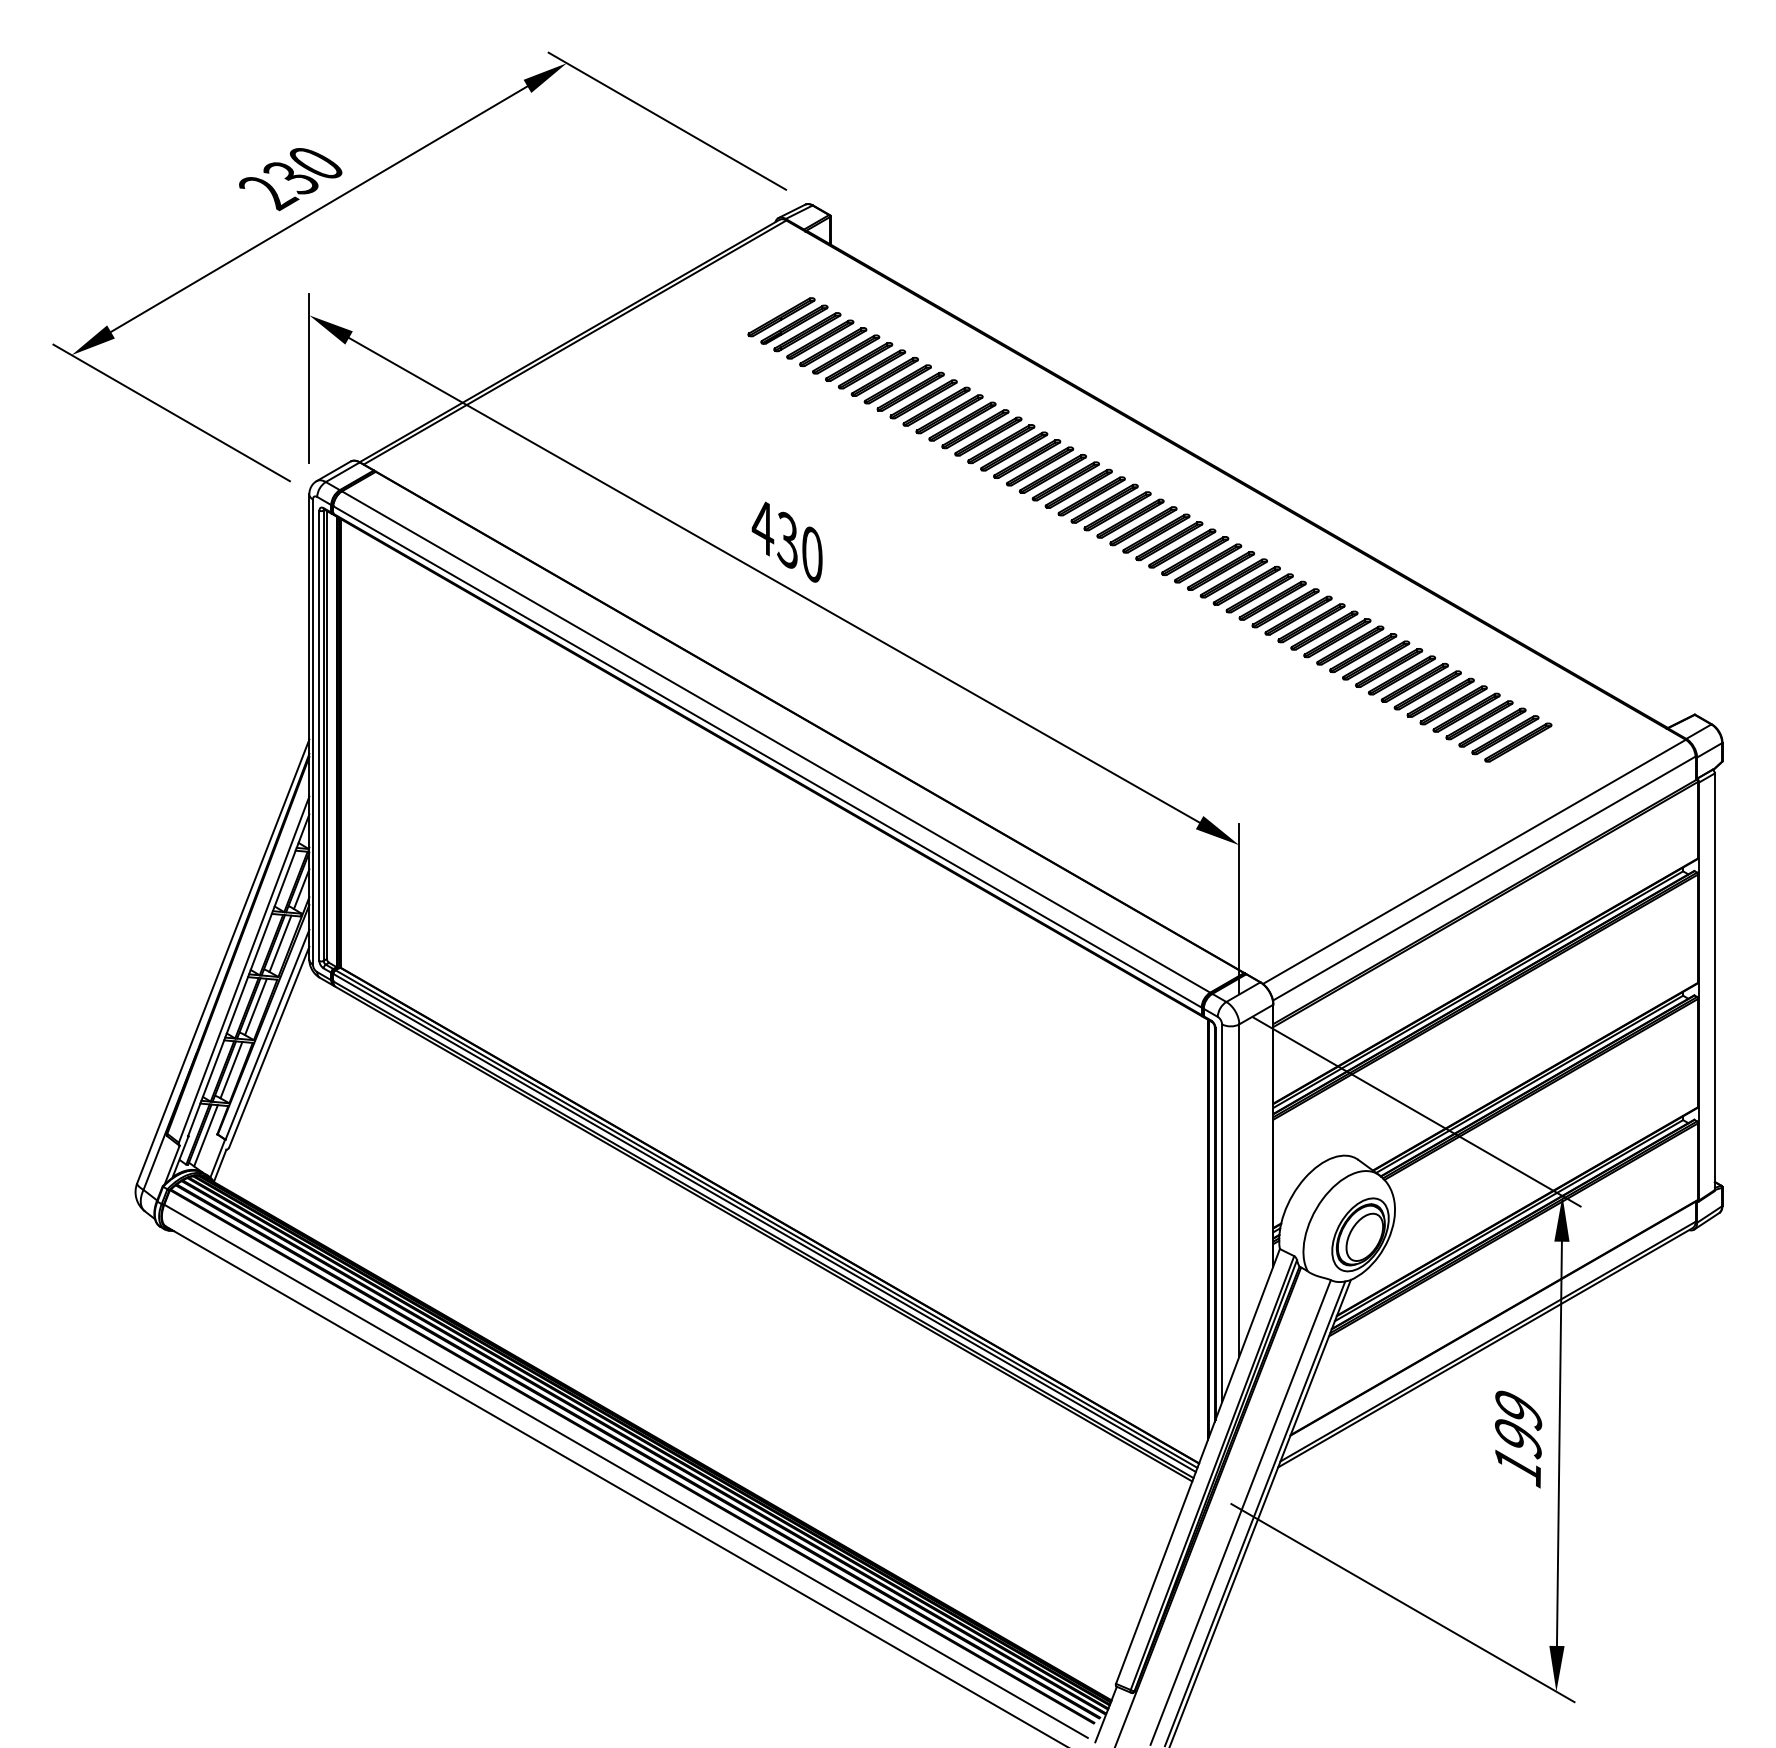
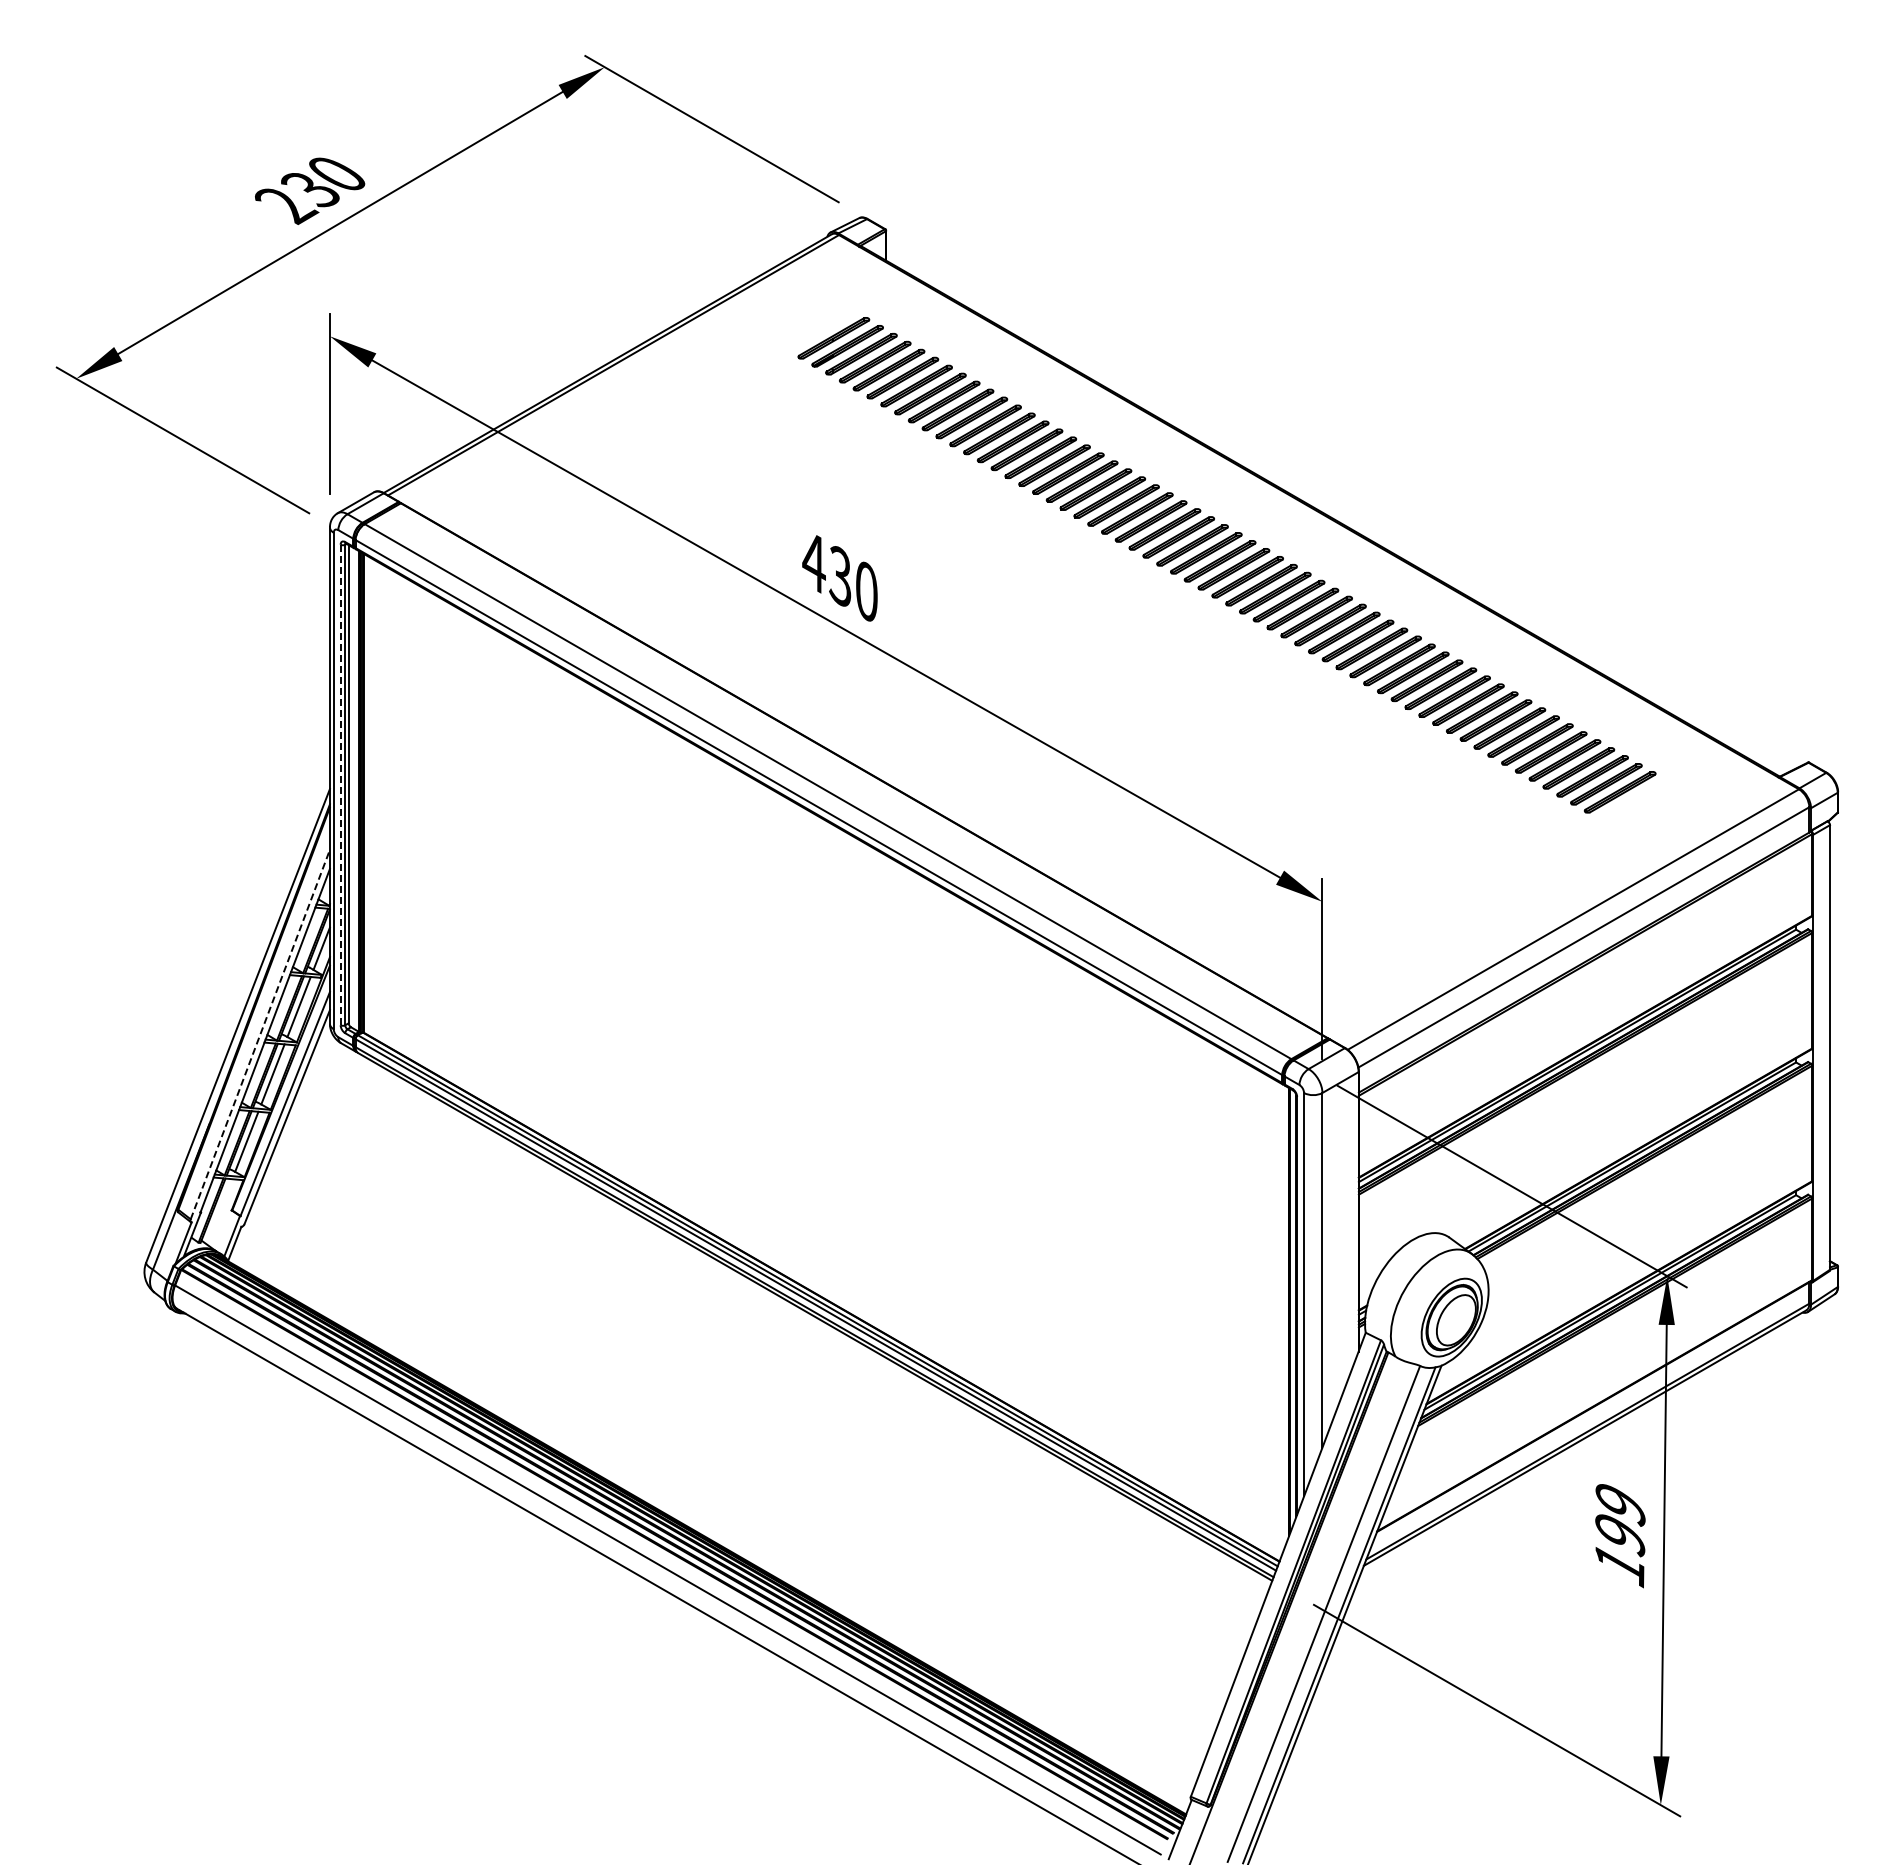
line: (319, 736) -> (340, 785), solid -> dashed
line: (244, 969) -> (260, 1034), solid -> dashed
line: (205, 1135) -> (219, 1211), removed

